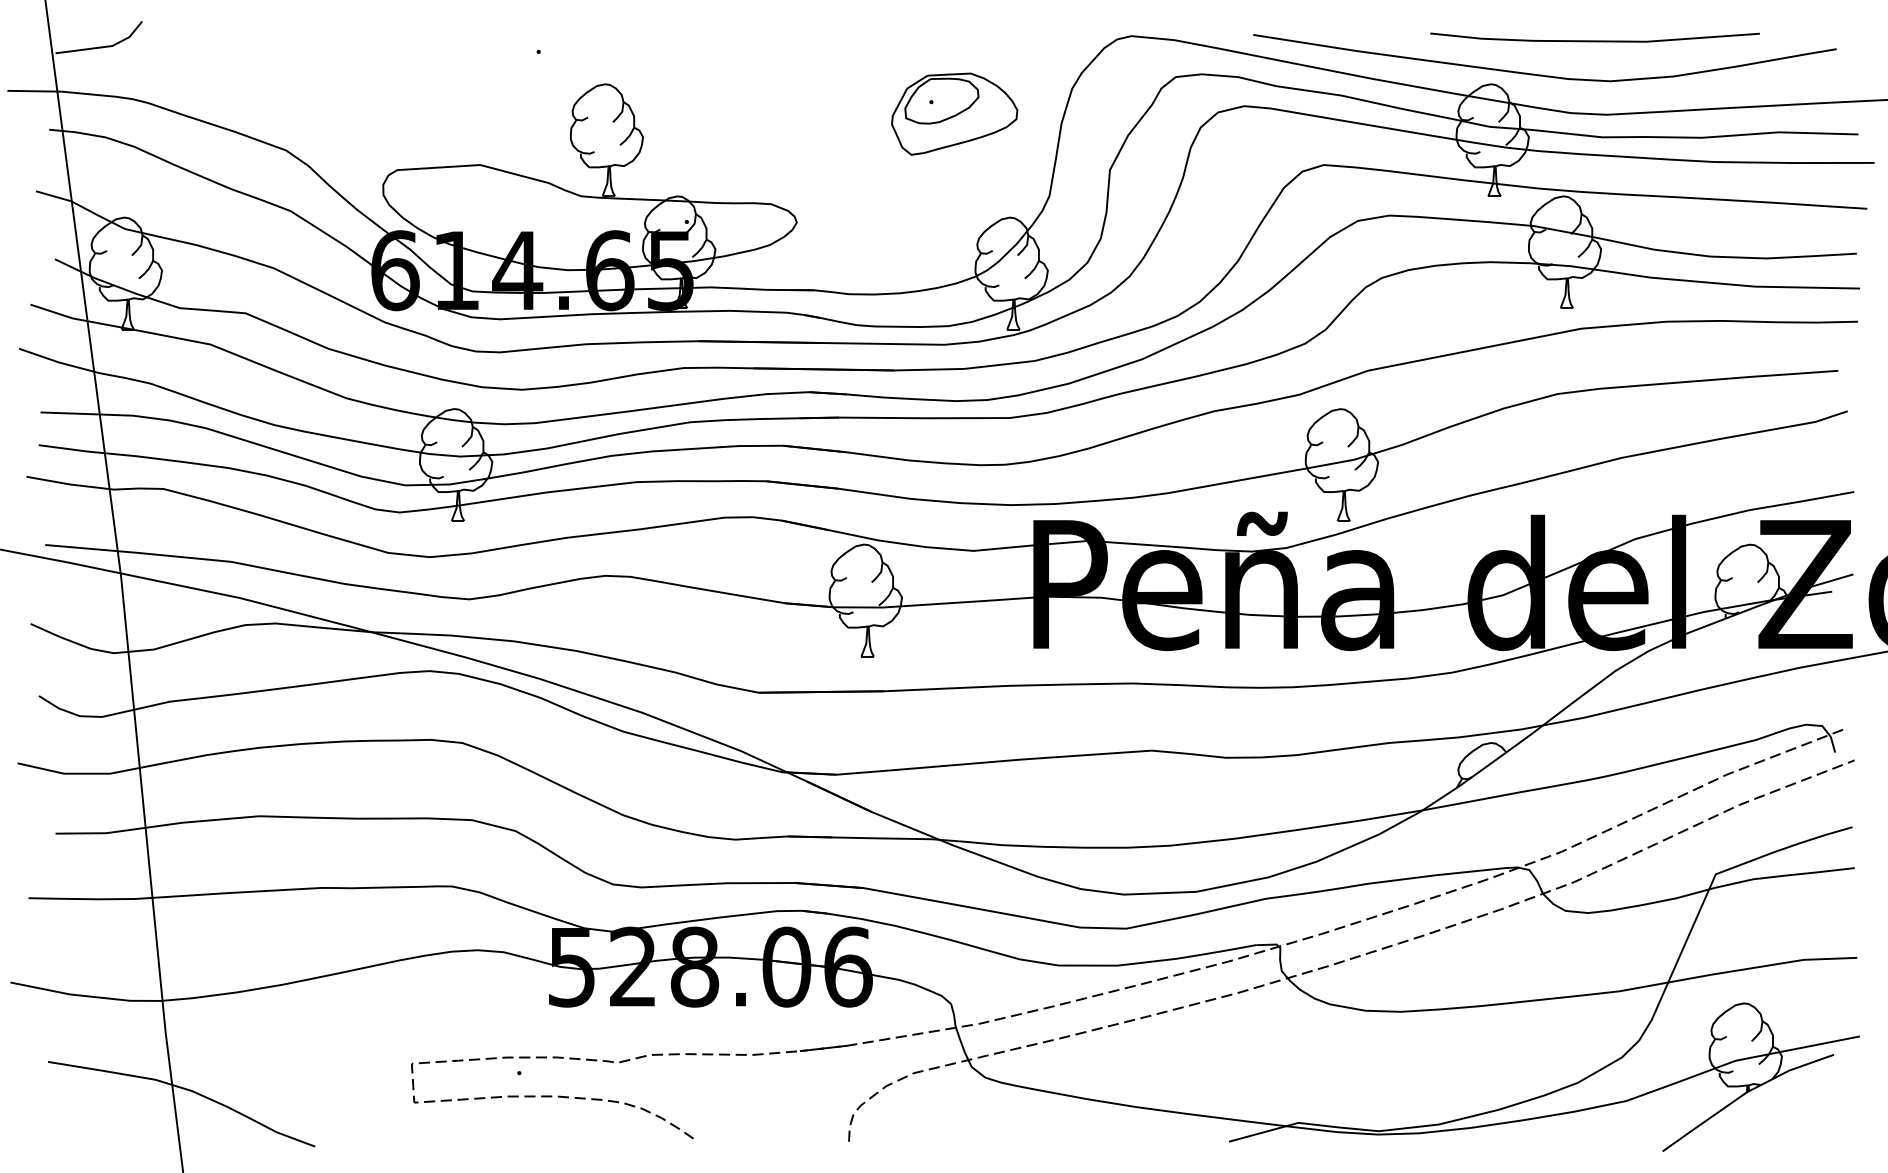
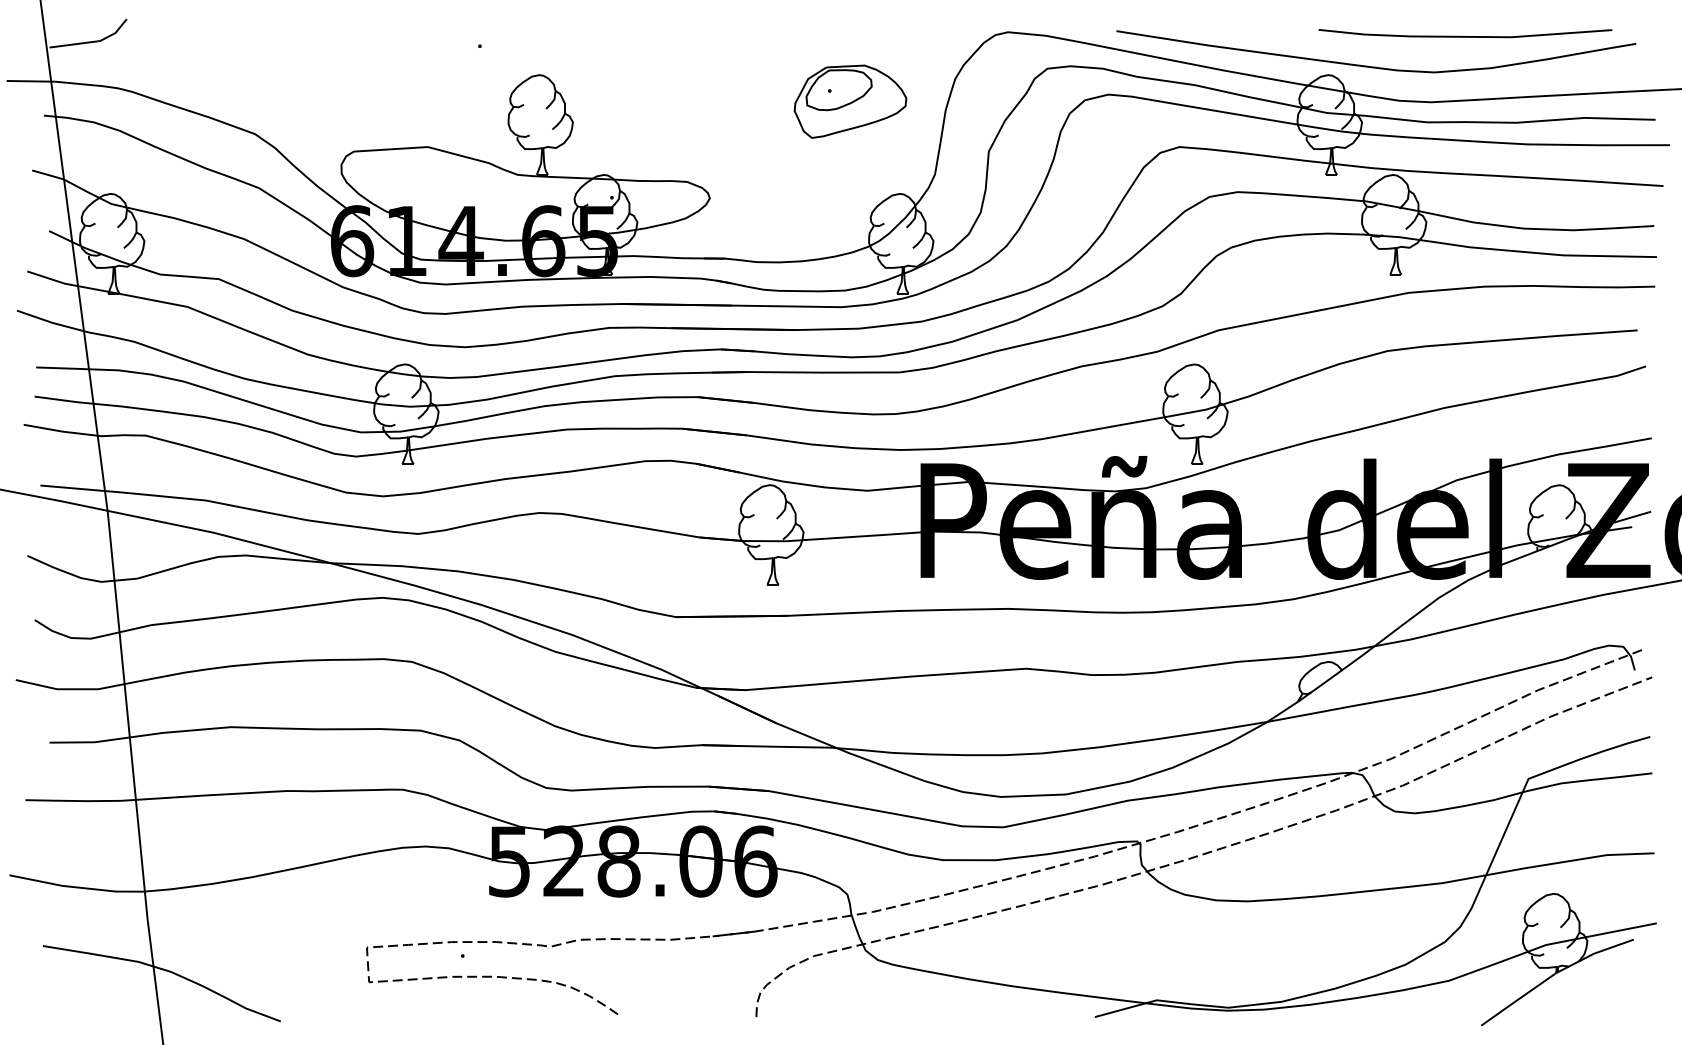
line: (1594, 40) -> (1465, 36), moved

